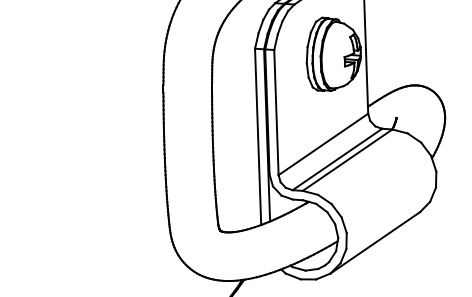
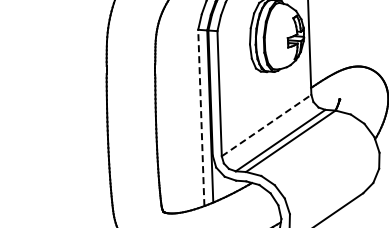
line: (258, 136) -> (201, 117), solid -> dashed
line: (323, 144) -> (266, 125), solid -> dashed

